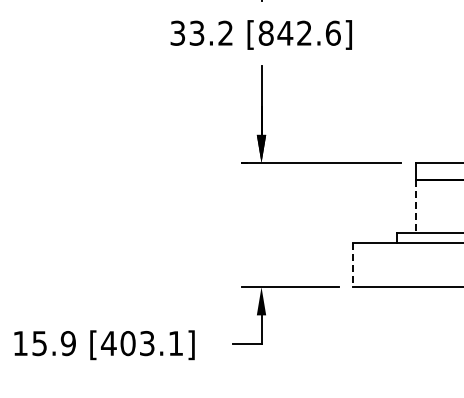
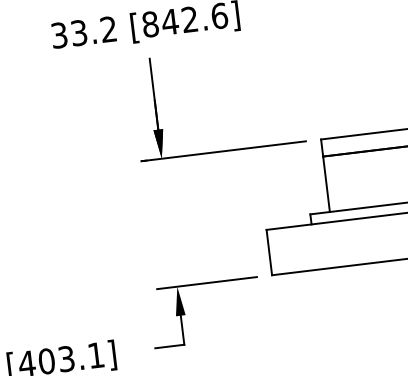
line: (416, 206) -> (326, 184), dashed -> solid
line: (353, 265) -> (269, 252), dashed -> solid

